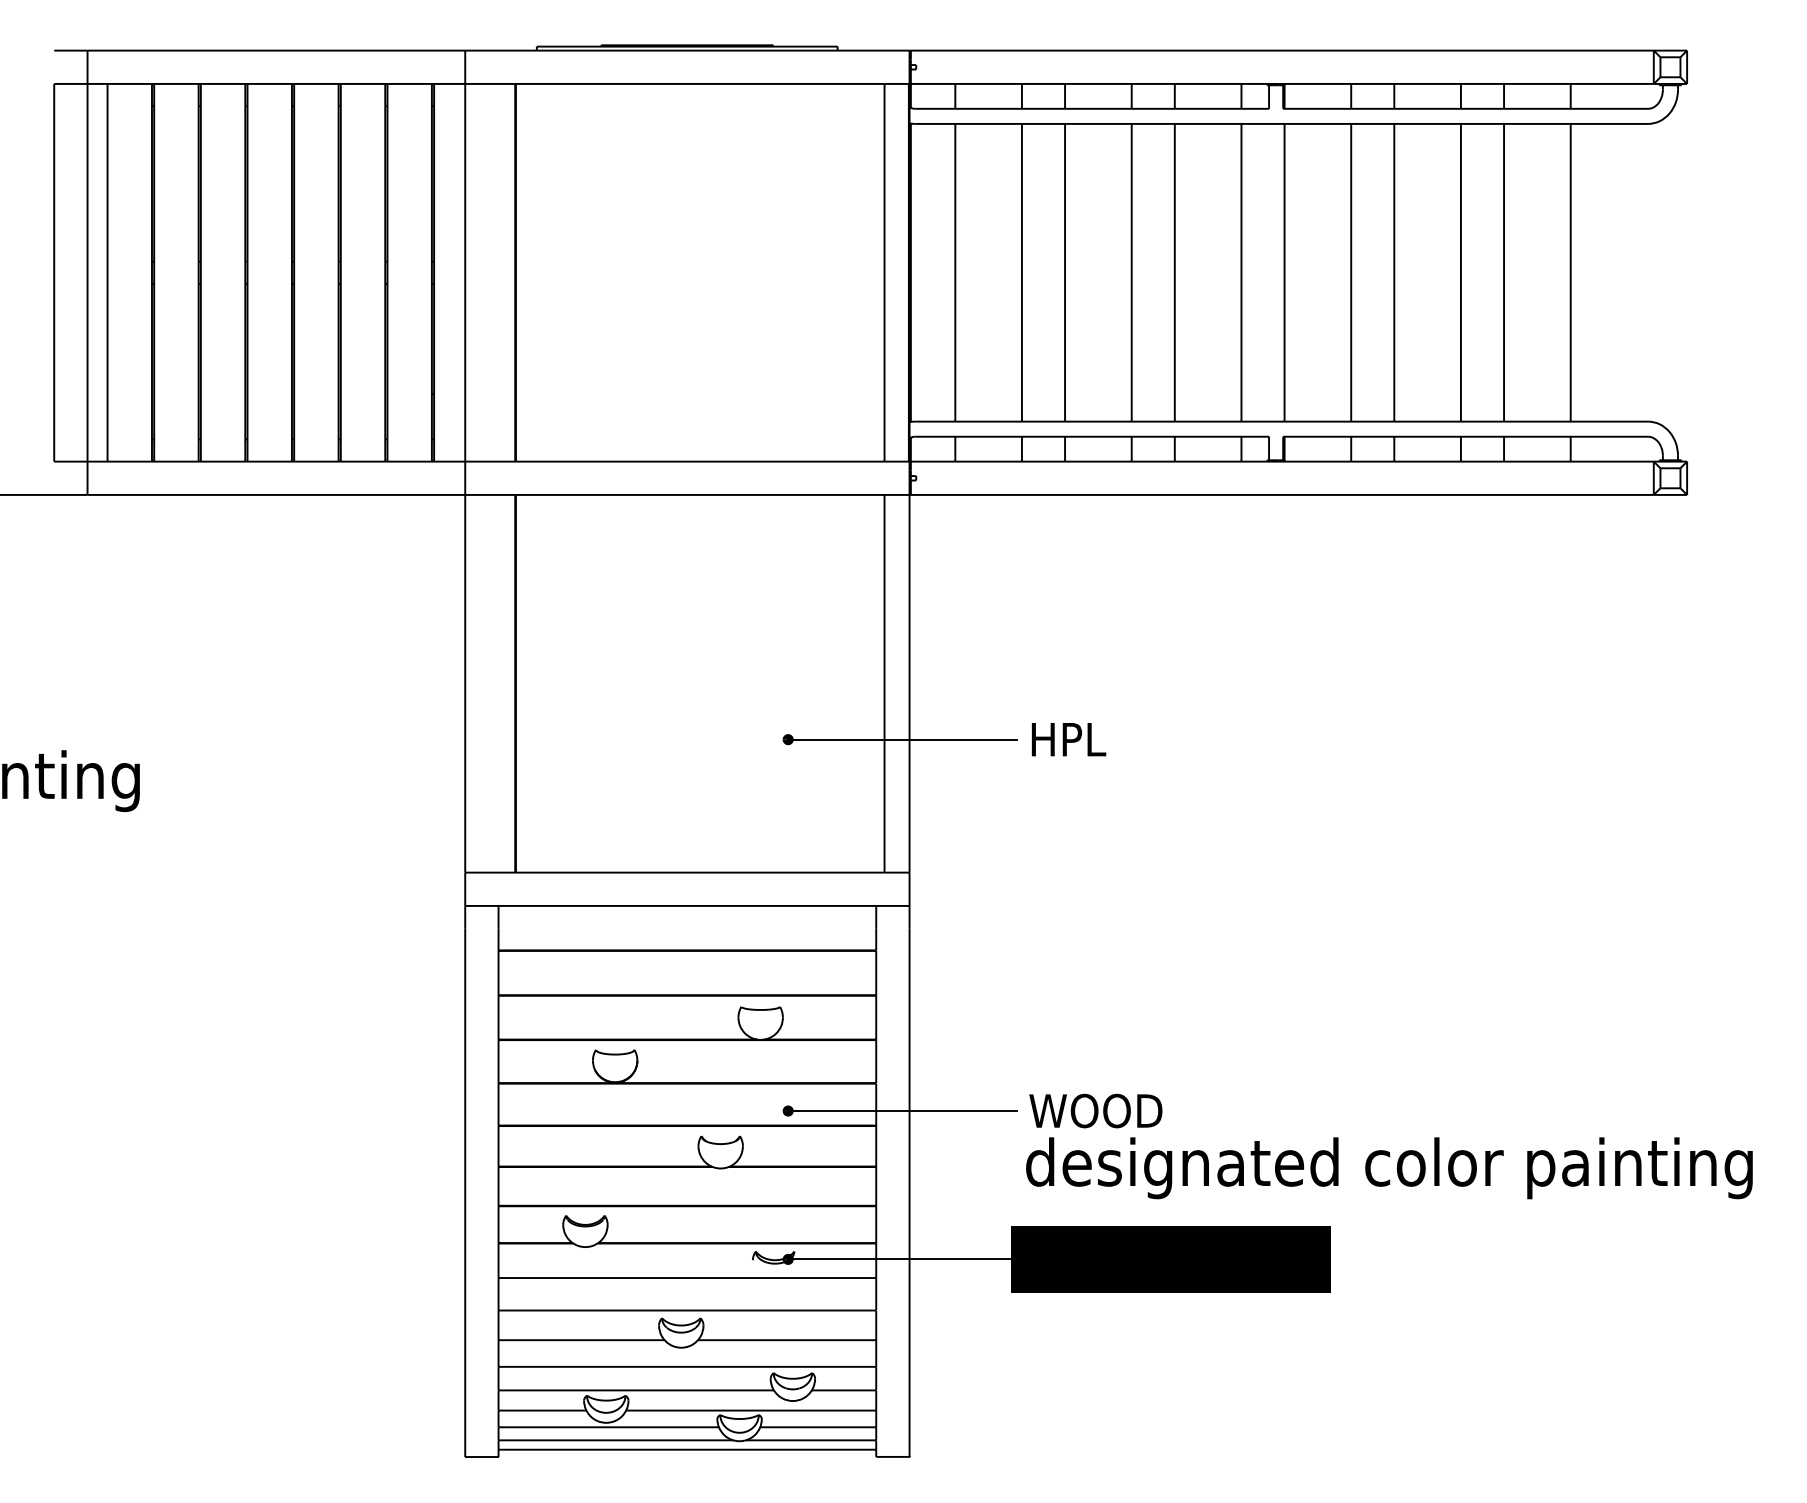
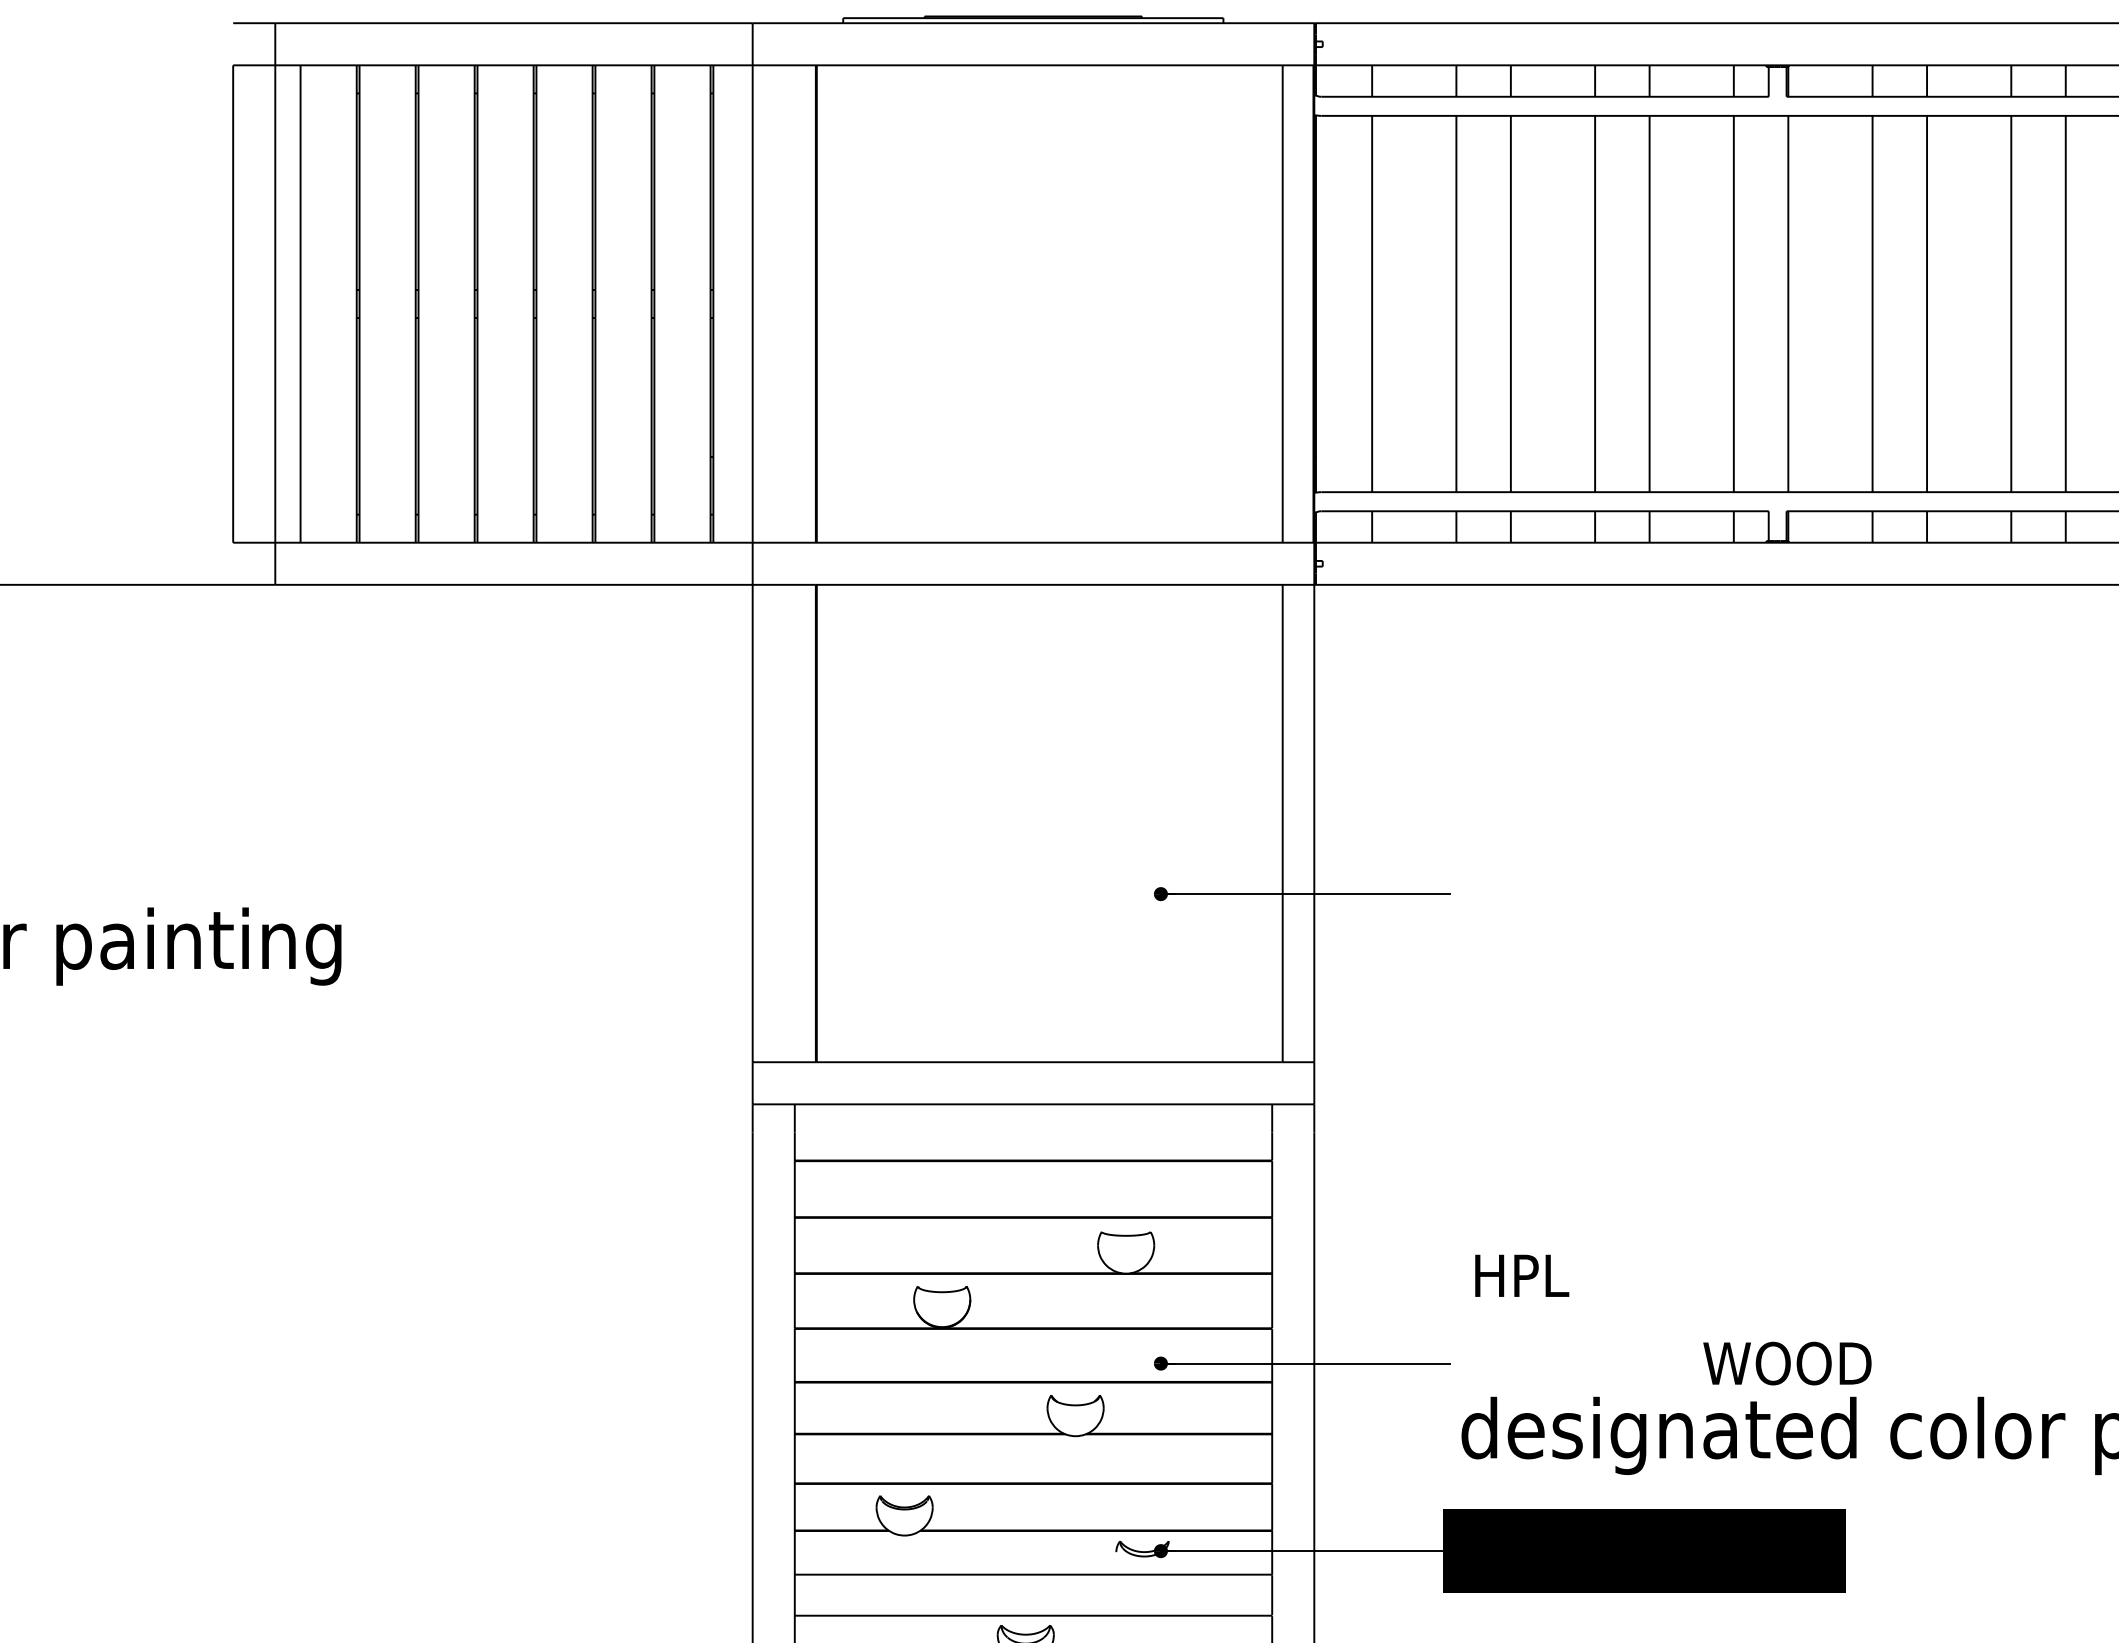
text: (1068, 739) -> (1521, 1275), moved
text: (1095, 1110) -> (1786, 1362), moved

